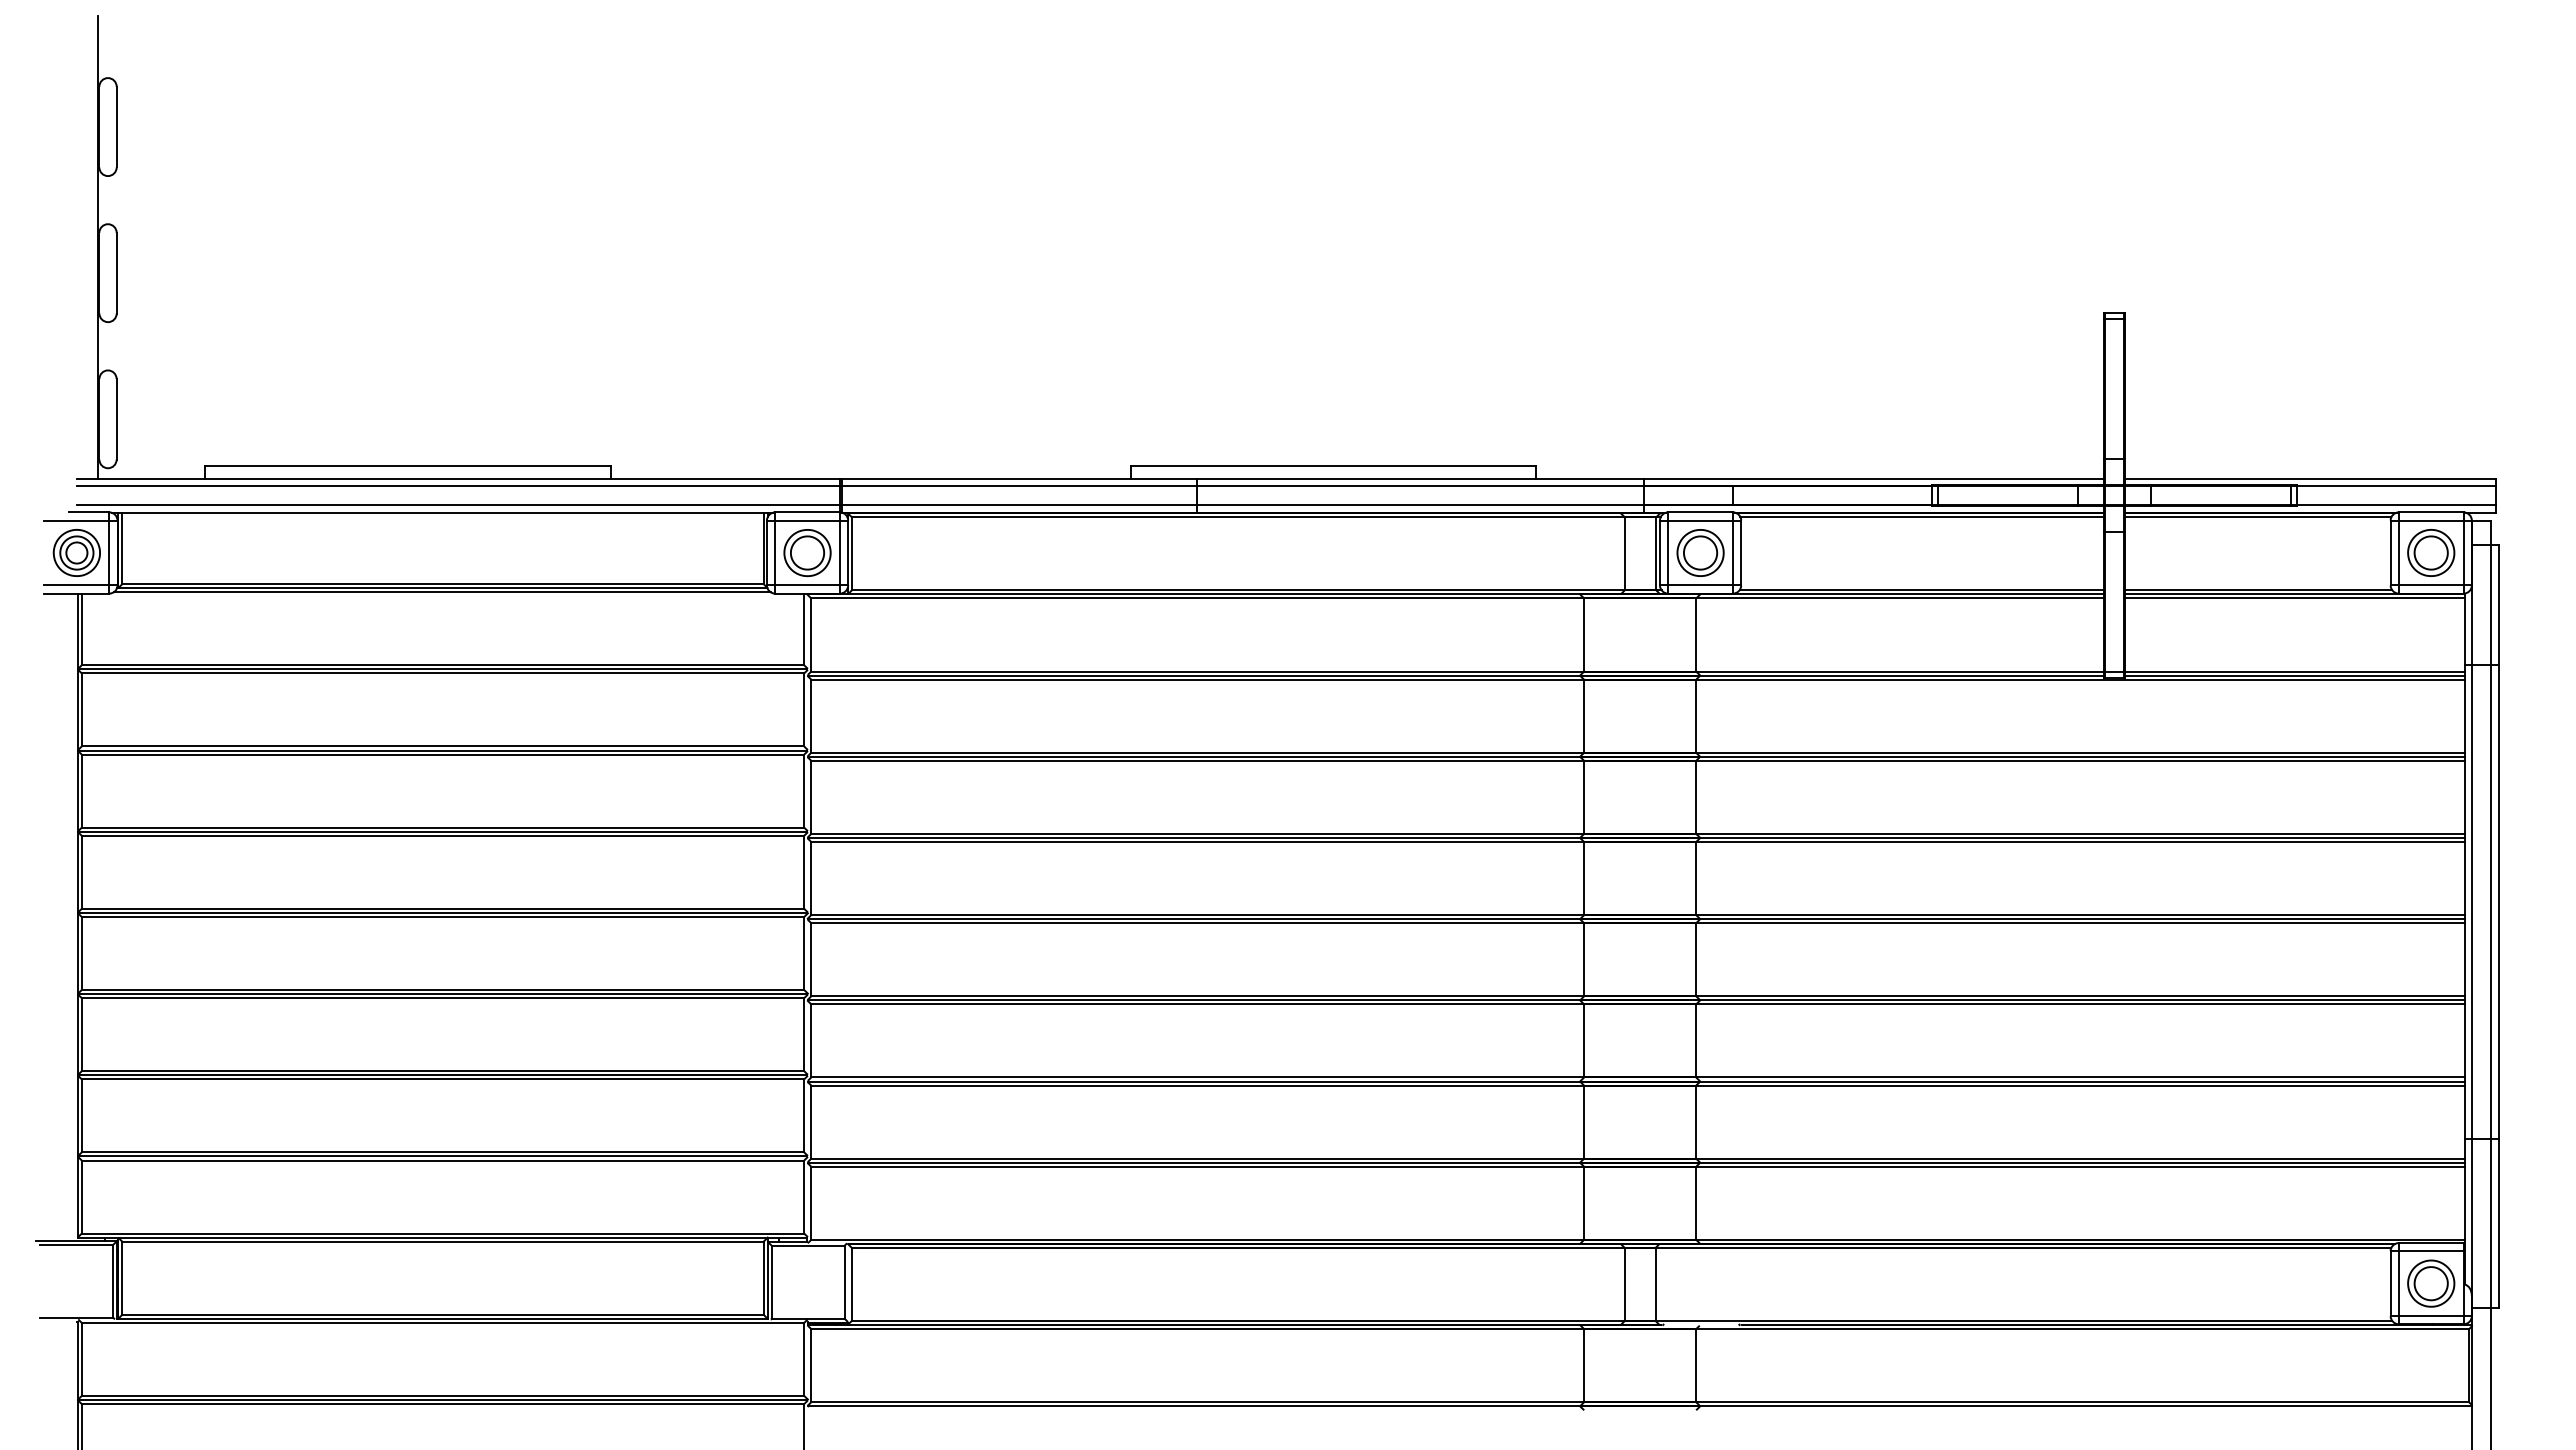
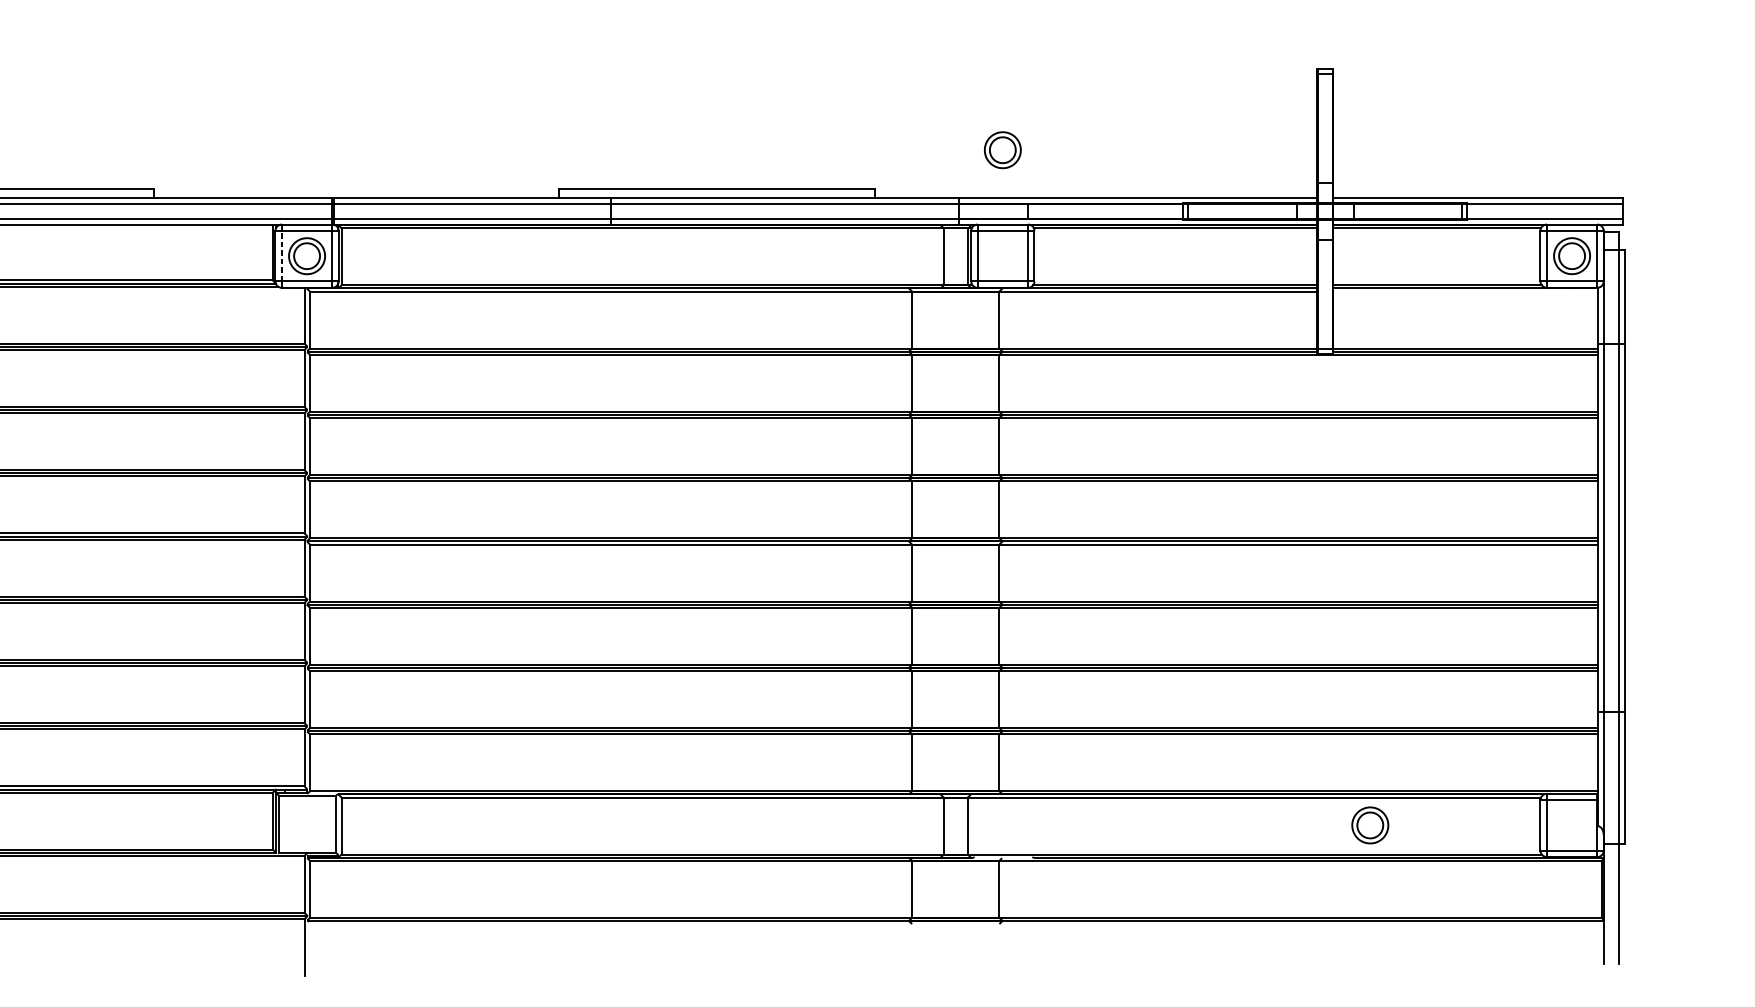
line: (775, 552) -> (282, 255), solid -> dashed
part: (1700, 552) -> (1002, 149), moved
line: (2294, 598) -> (1465, 291), removed
part: (2431, 1283) -> (1370, 825), moved

